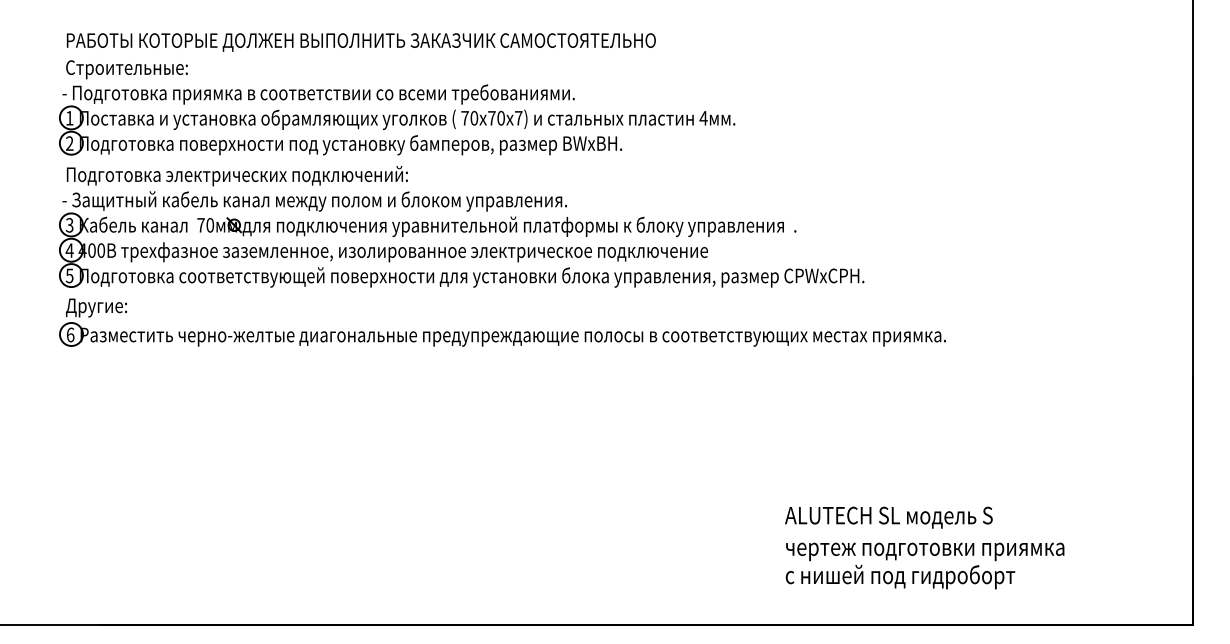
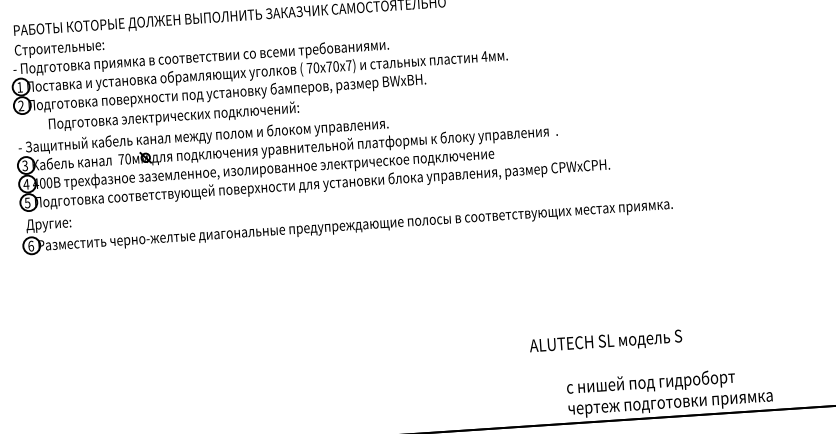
text: (236, 176) -> (173, 117), moved
text: (888, 517) -> (605, 342), moved
text: (925, 551) -> (670, 405), moved

